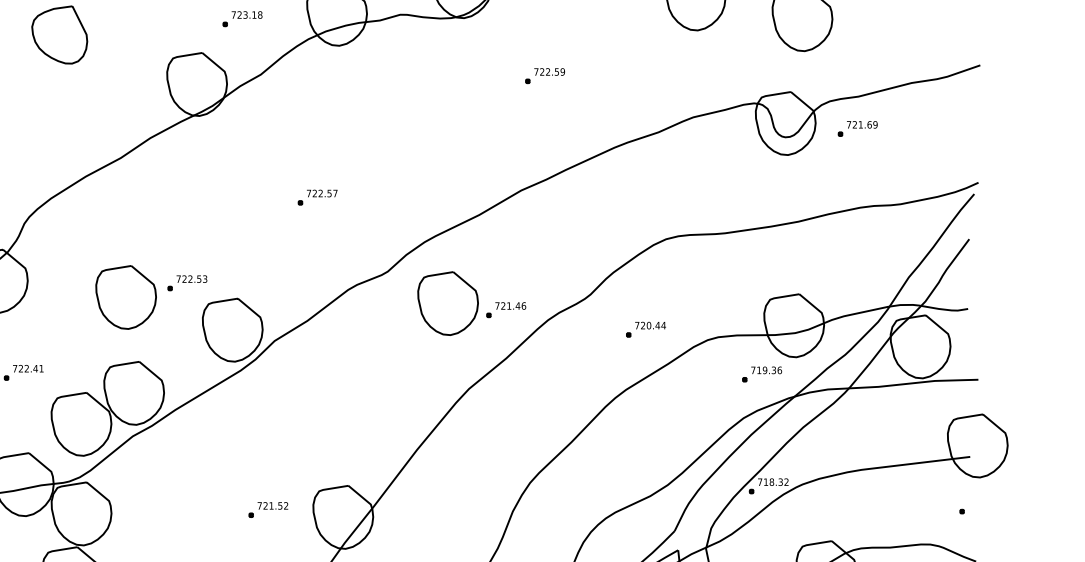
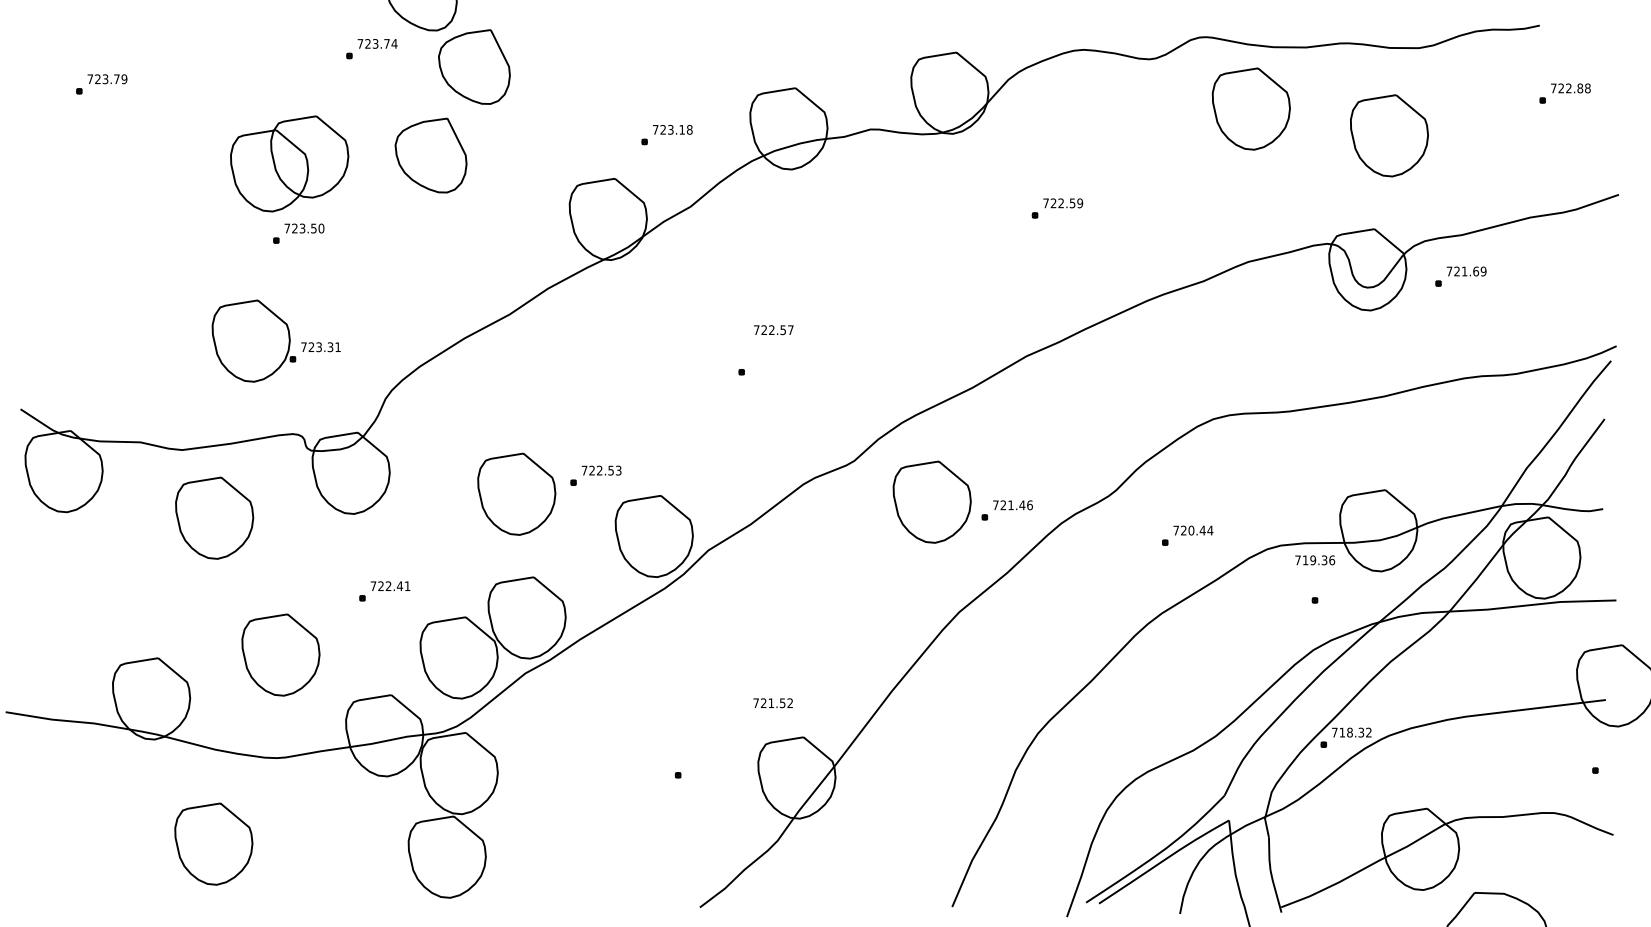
text: (322, 193) -> (773, 330), moved
text: (766, 370) -> (1315, 560), moved
text: (272, 506) -> (772, 703), moved

